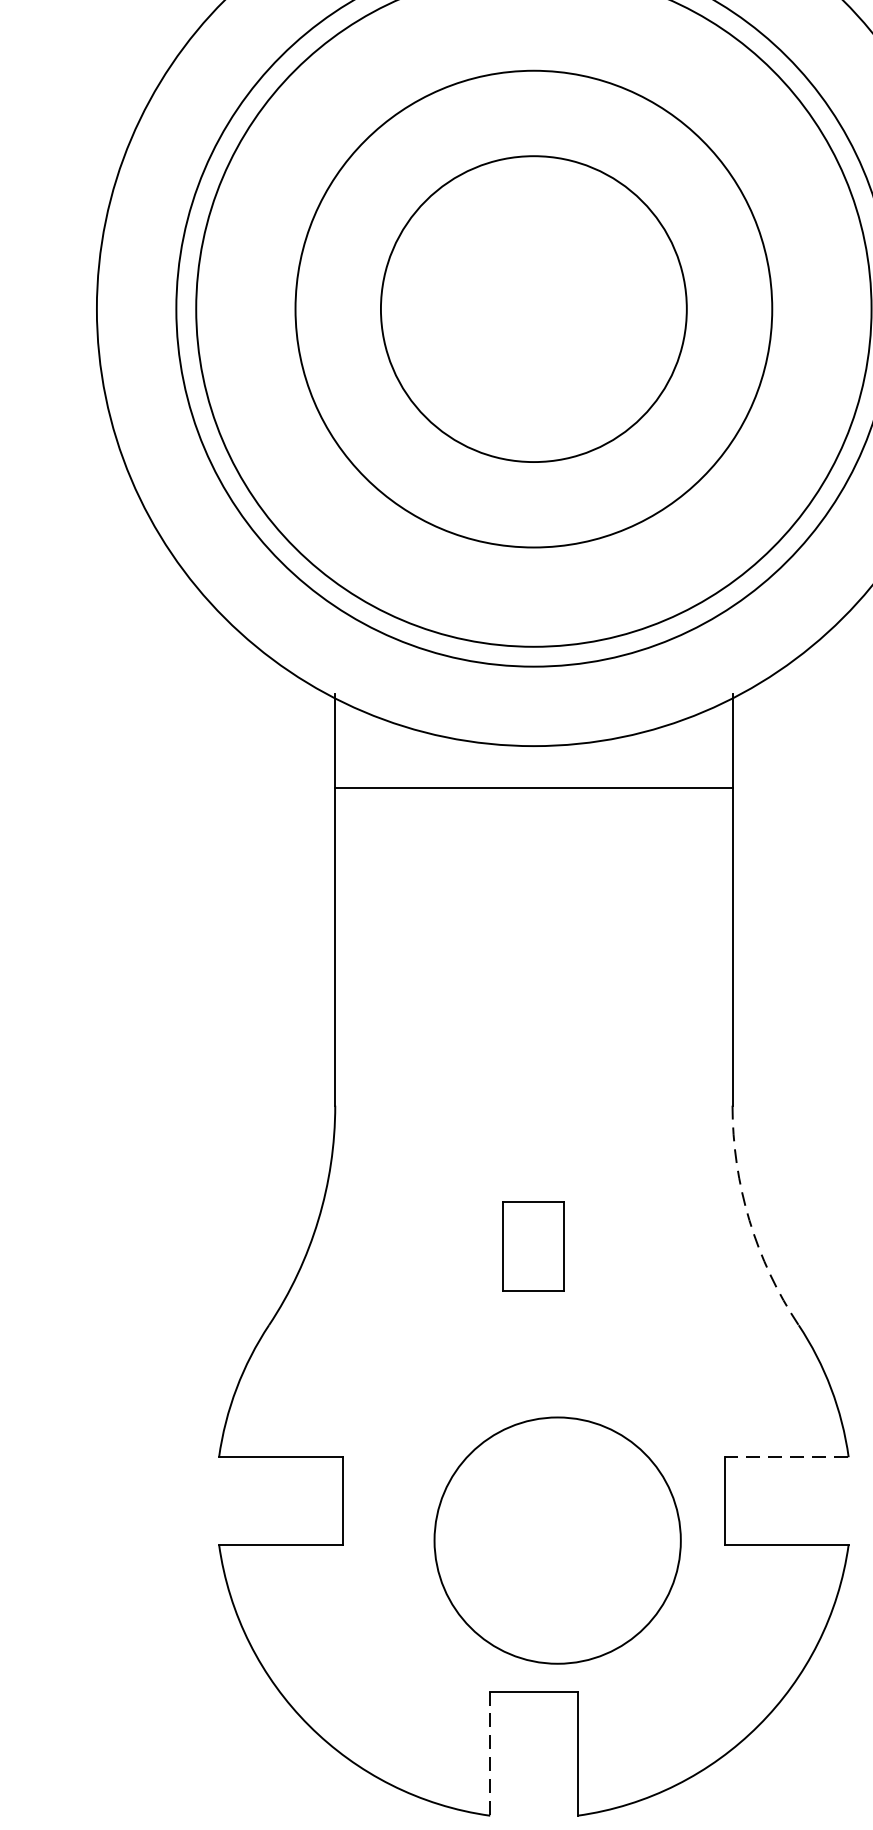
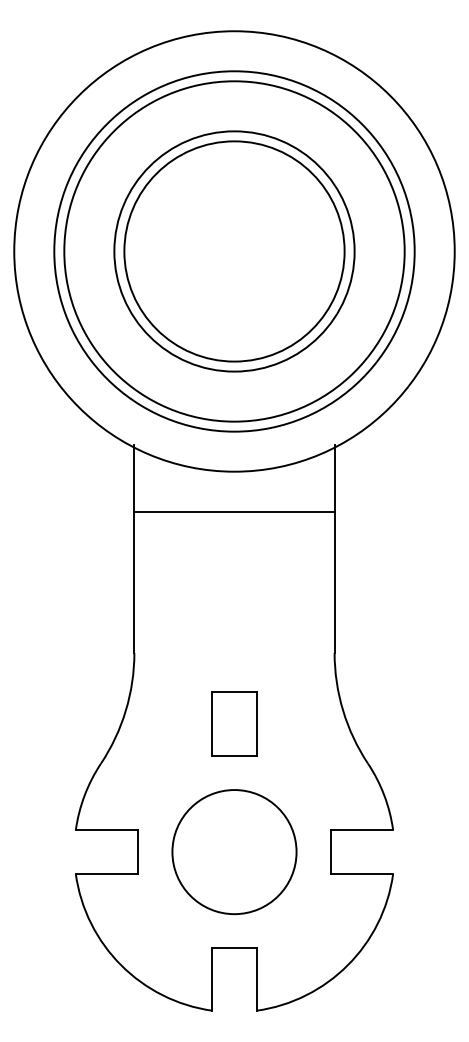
circle: (533, 309) -> (234, 251), size x1.43
line: (533, 787) -> (234, 511), moved
arc: (750, 1219) -> (343, 710), dashed -> solid
part: (533, 1245) -> (234, 723), size x1.43
line: (787, 1458) -> (362, 830), dashed -> solid
circle: (557, 1539) -> (234, 851), moved
line: (490, 1753) -> (212, 979), dashed -> solid

